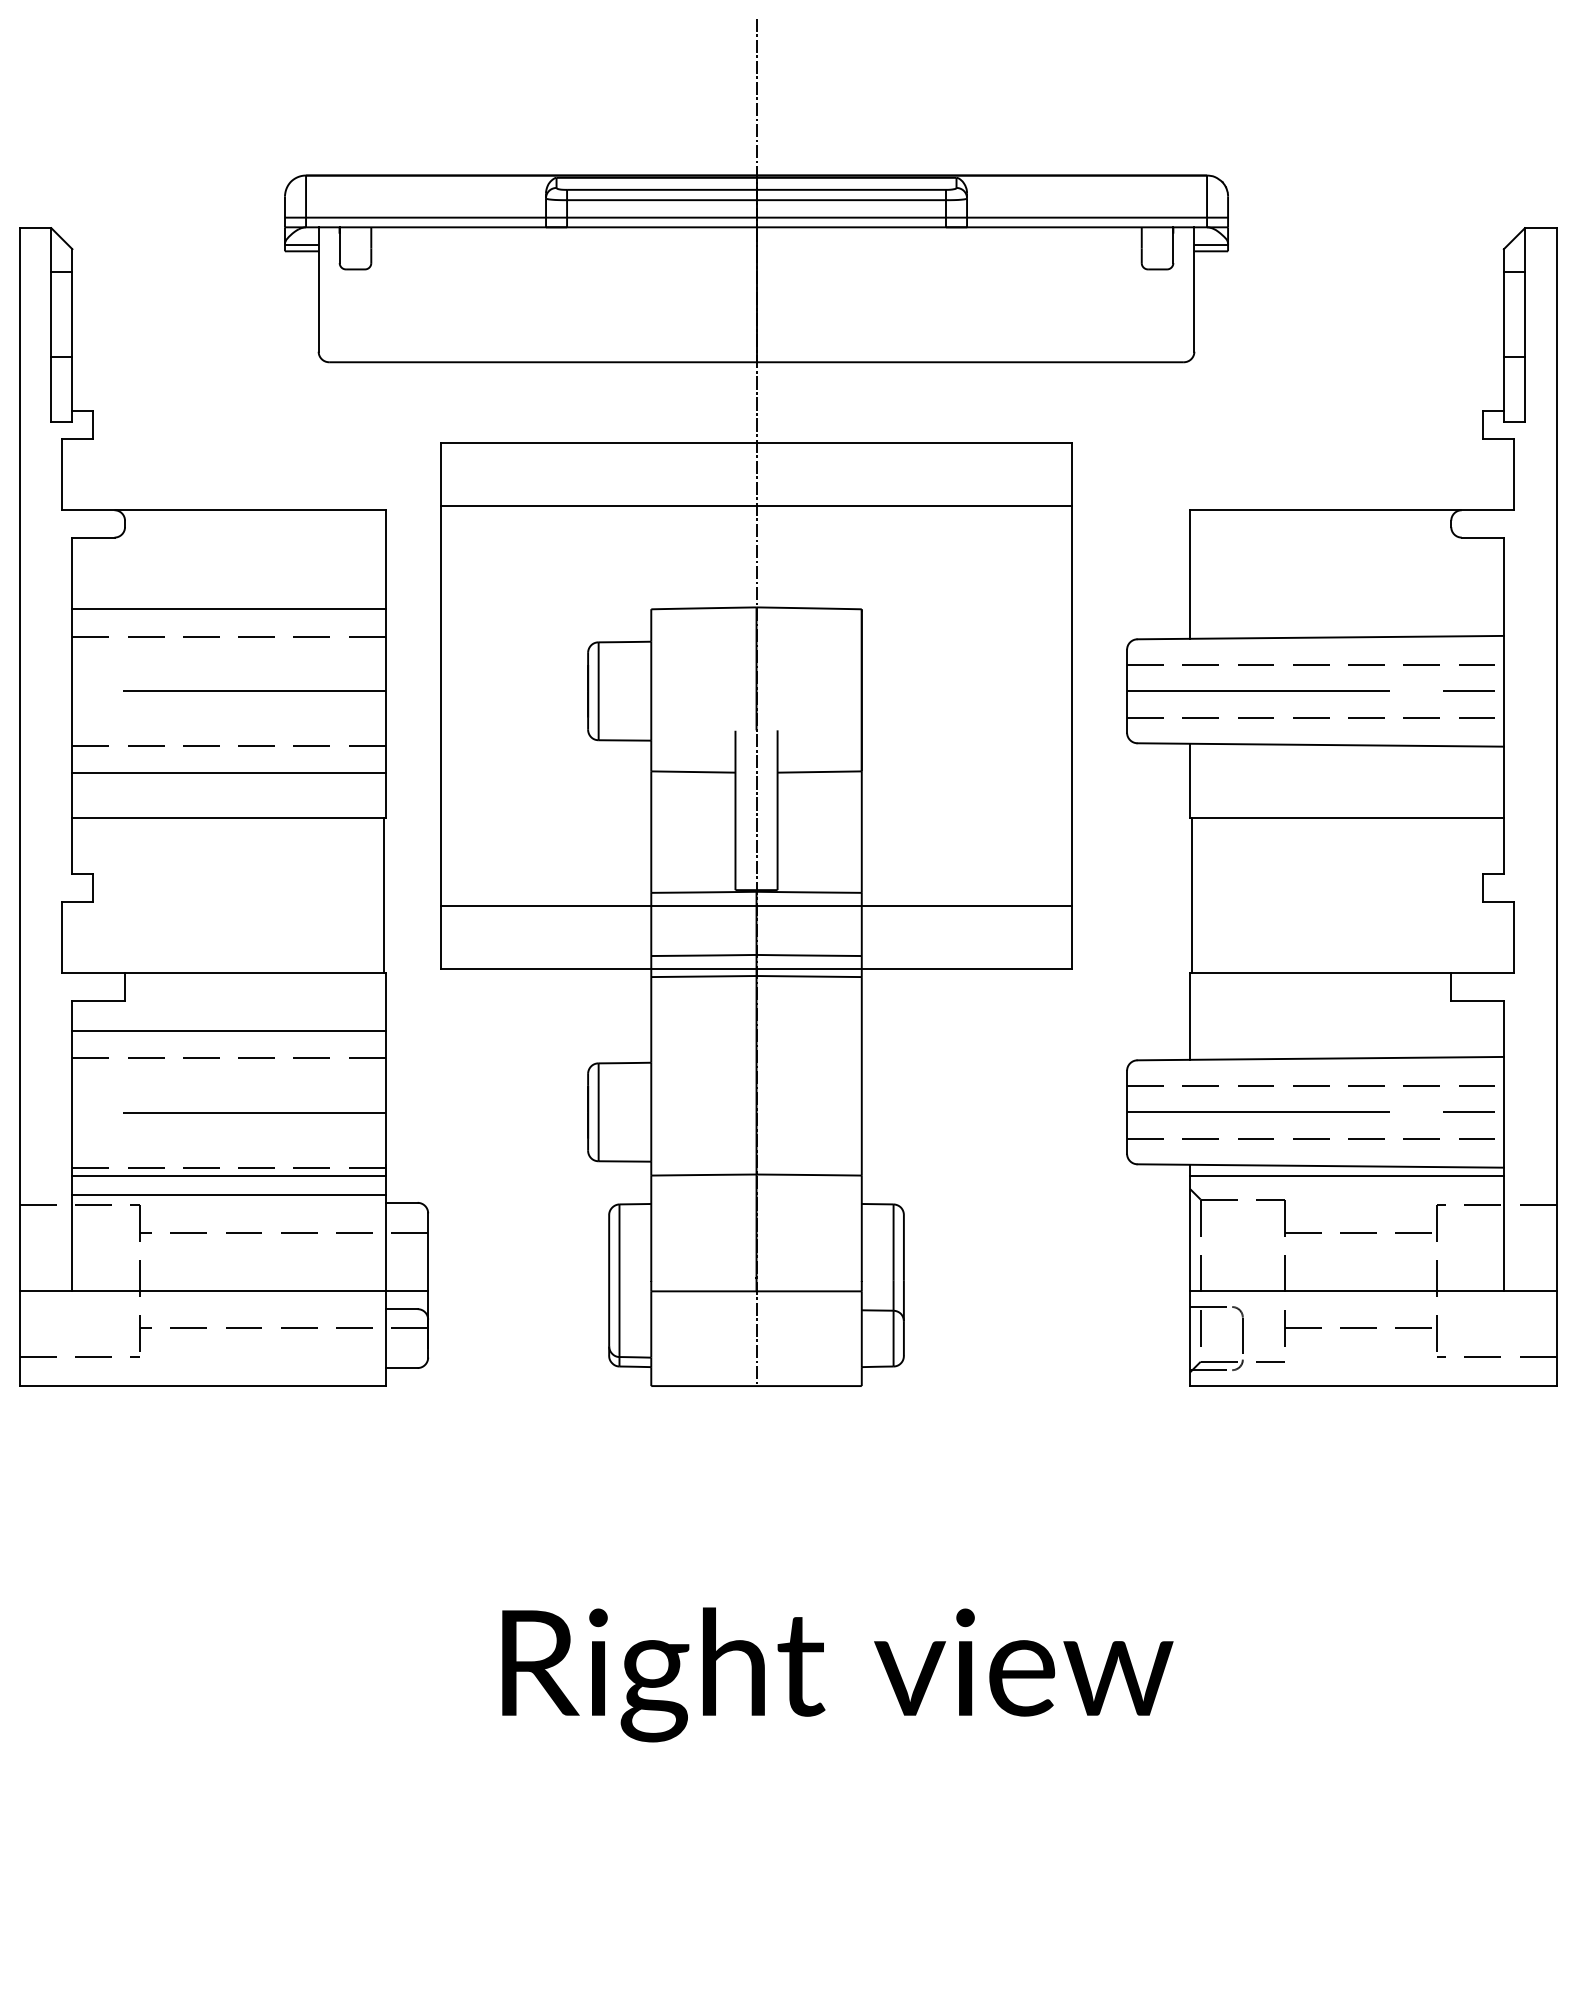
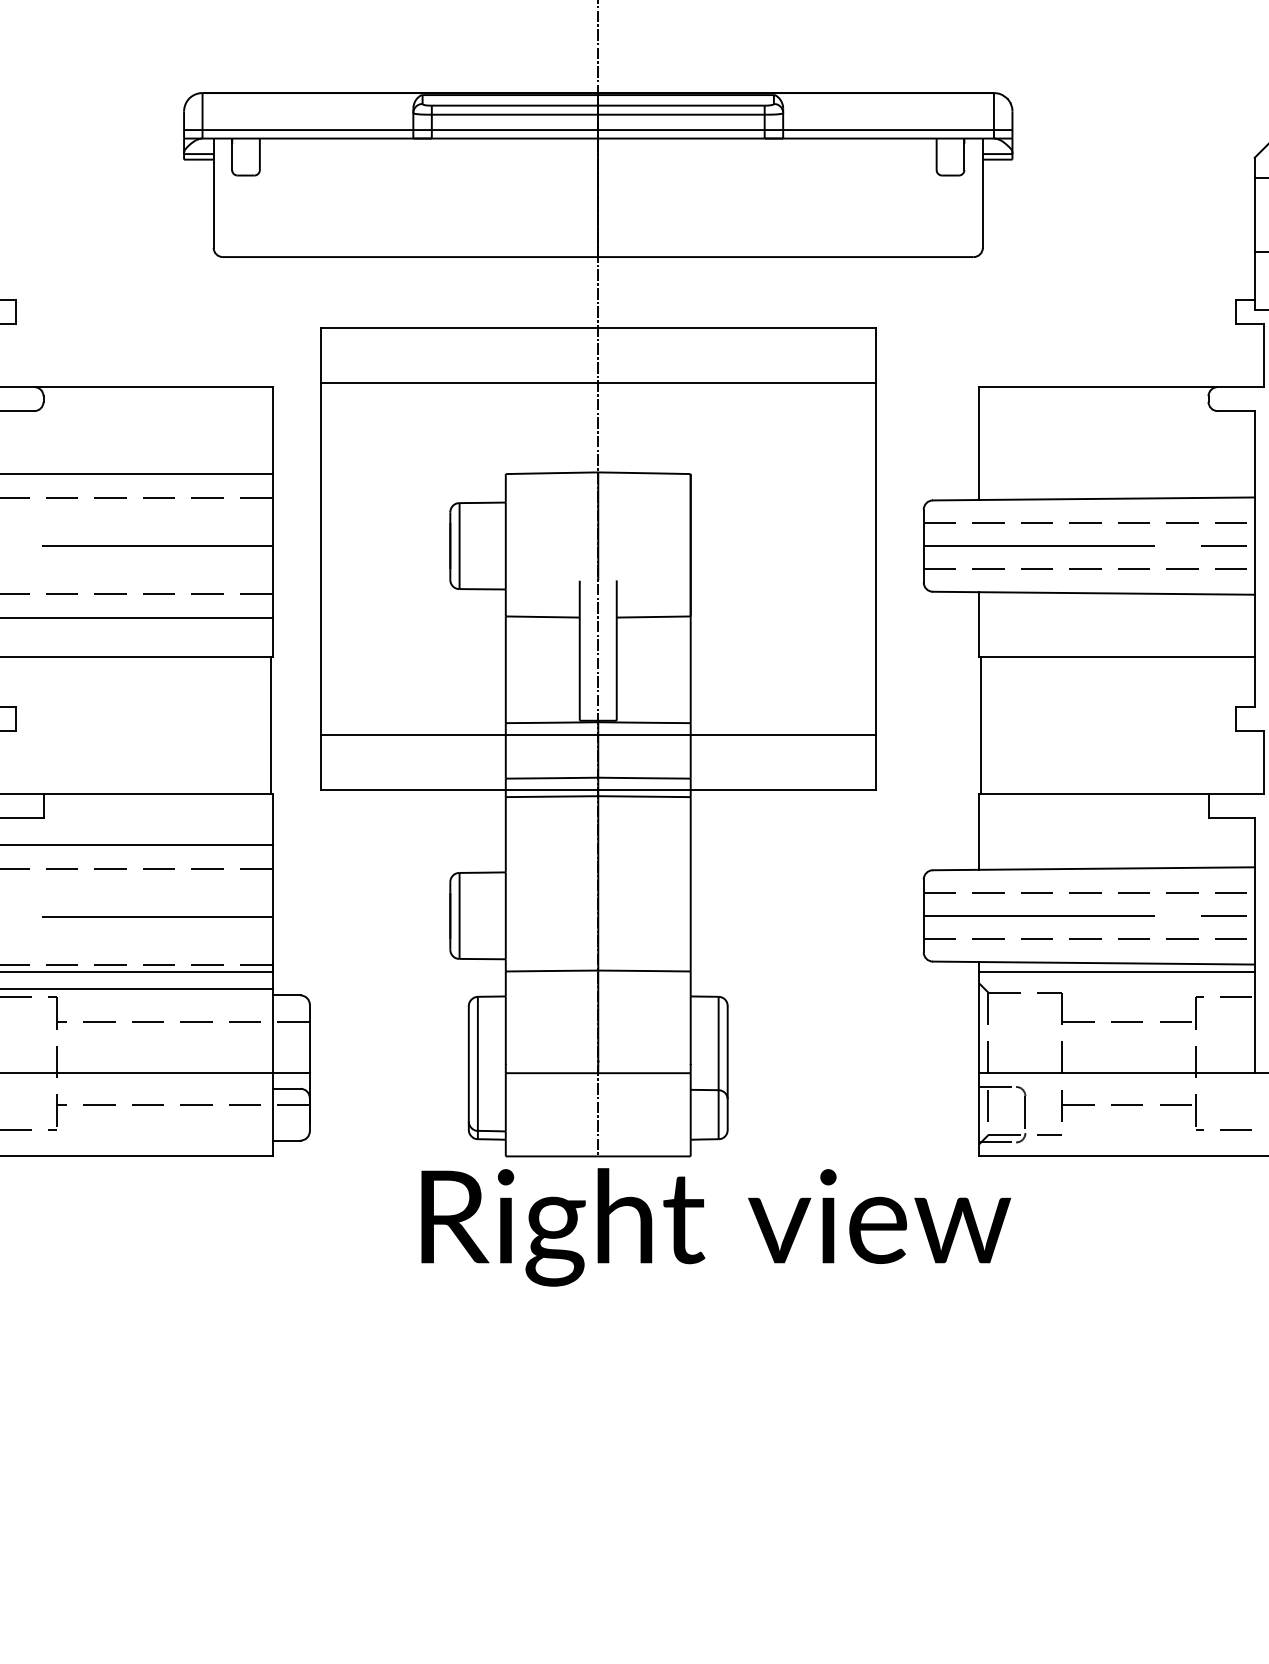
text: (837, 1674) -> (715, 1227), moved

